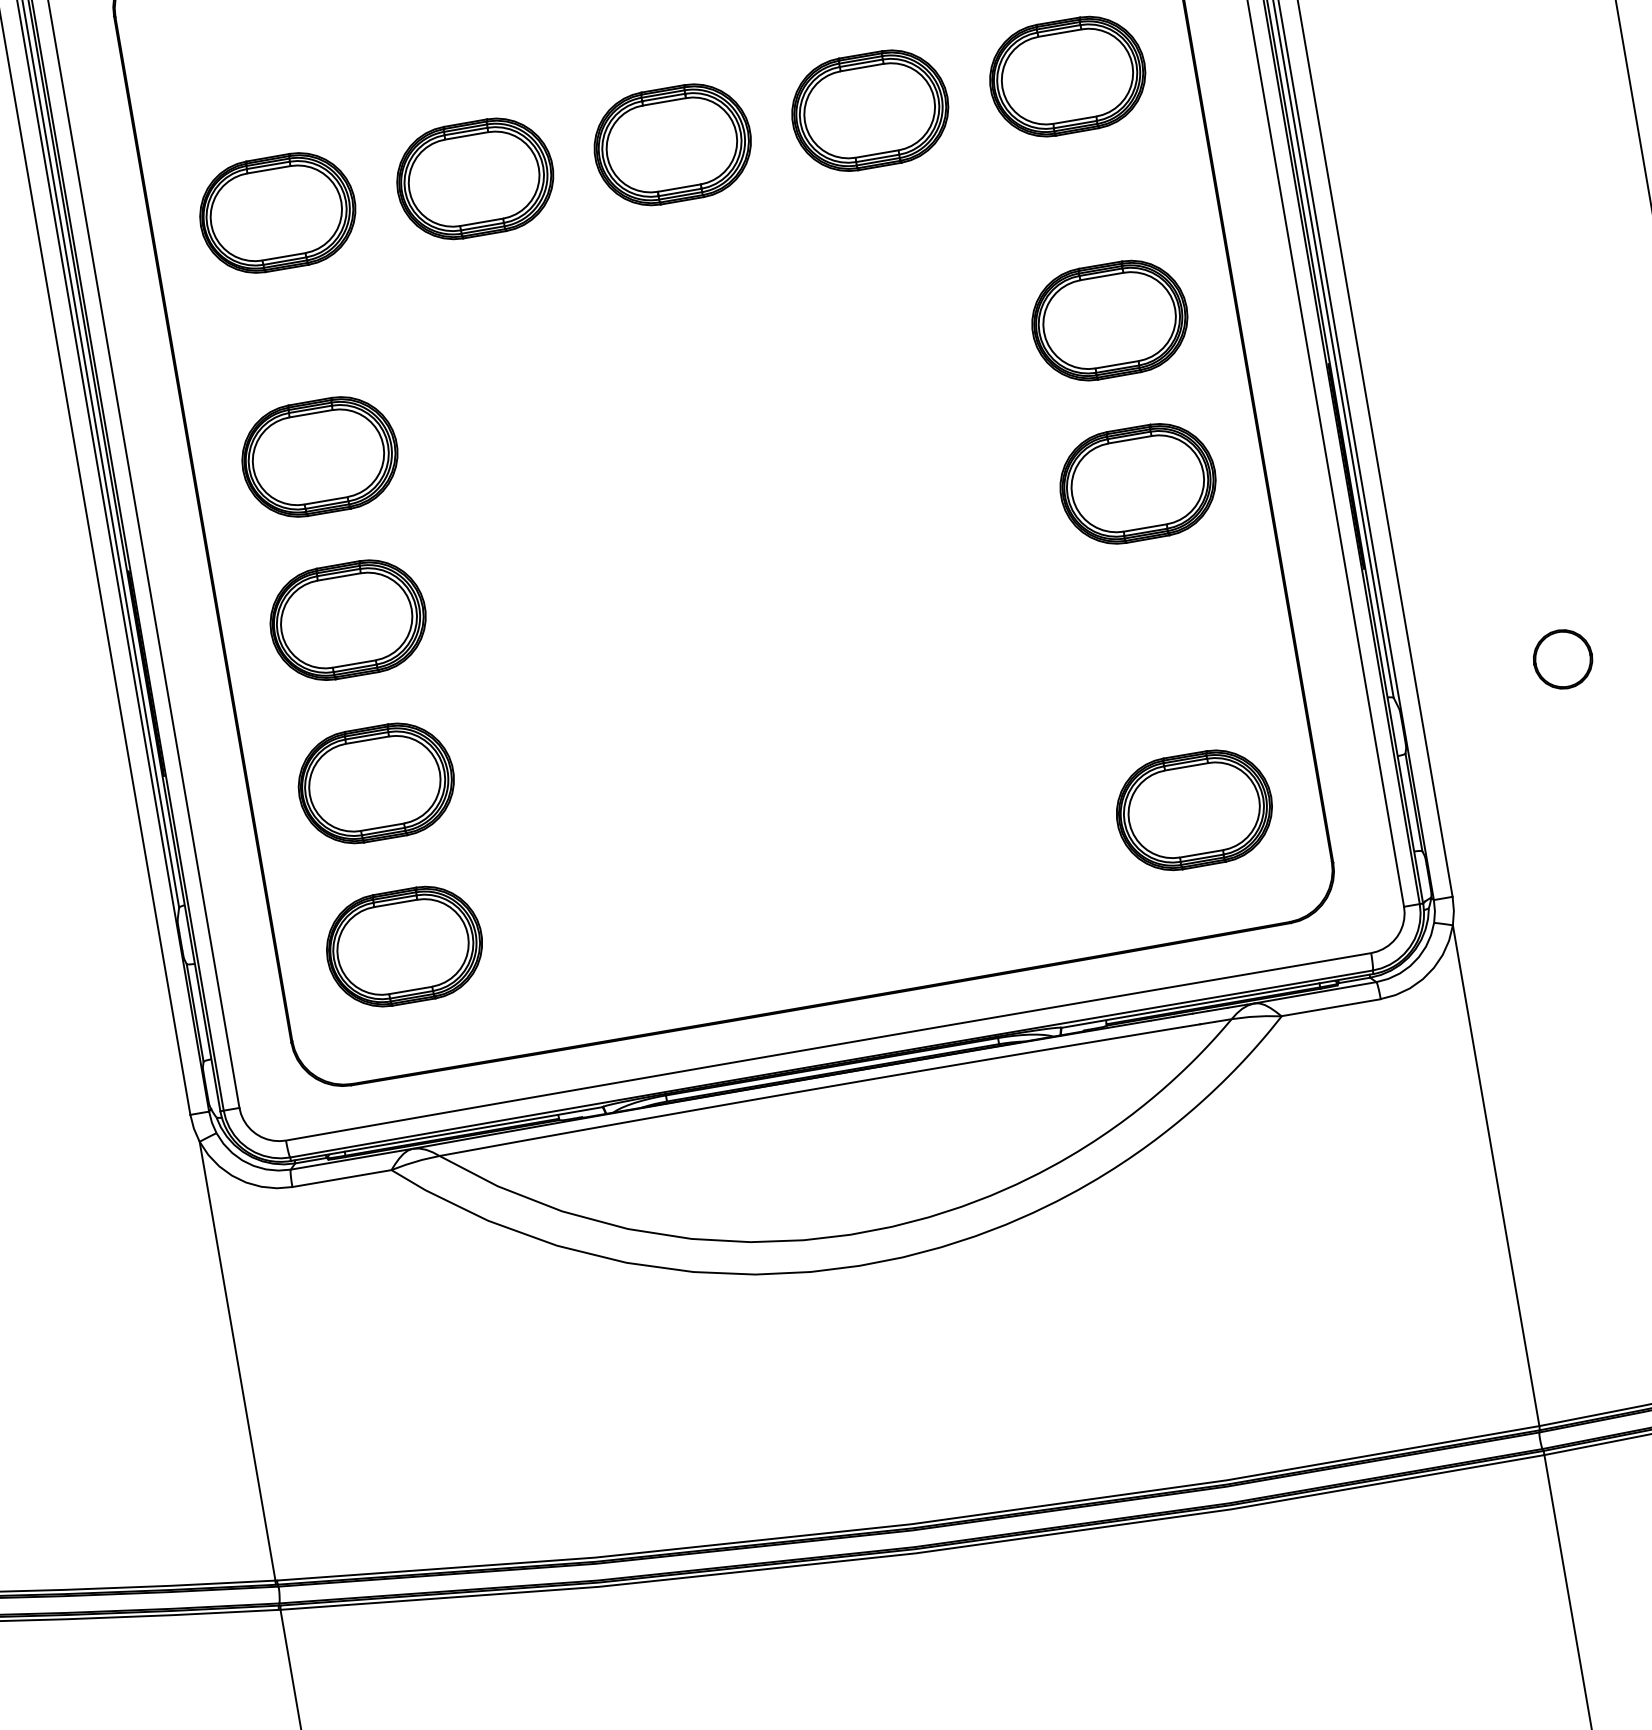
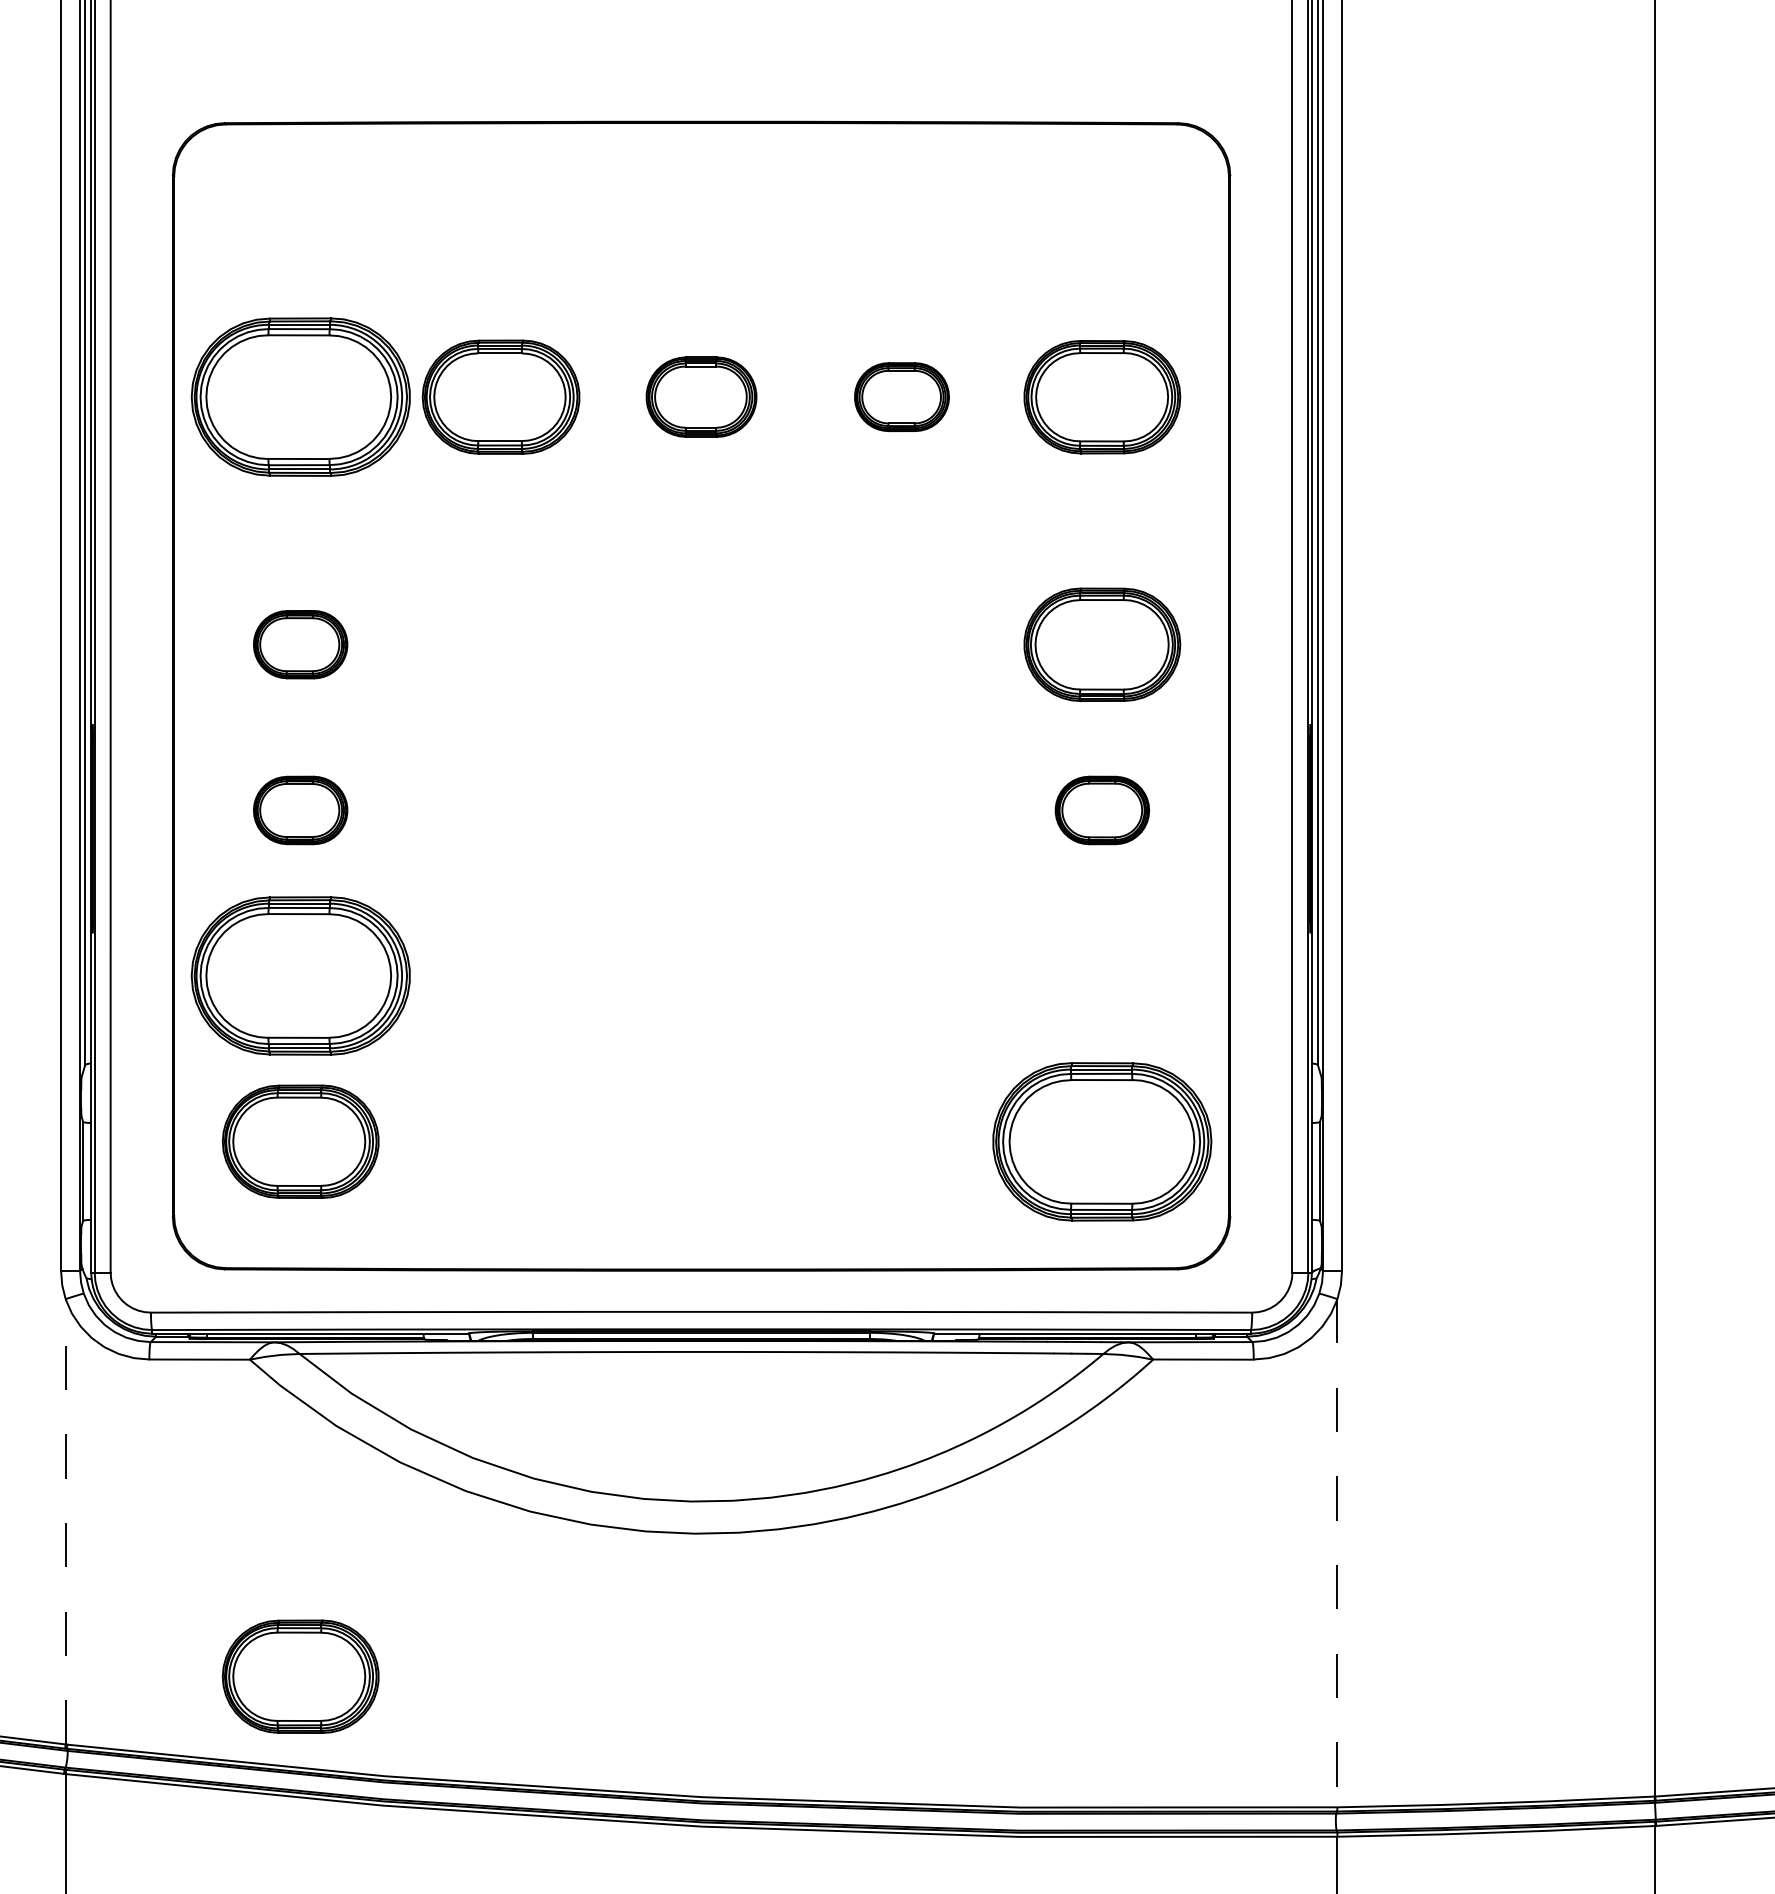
part: (869, 110) -> (901, 396), size x0.6
part: (672, 144) -> (701, 396), size x0.7
part: (277, 213) -> (300, 397), size x1.4
part: (319, 456) -> (300, 644), size x0.6
part: (1138, 483) -> (1102, 810), size x0.6
part: (347, 620) -> (300, 810), size x0.6
part: (1563, 659) -> (1491, 1055), removed
part: (376, 783) -> (300, 976), size x1.4
part: (1194, 809) -> (1102, 1141), size x1.4
line: (1496, 1175) -> (1337, 1553), solid -> dashed
line: (237, 1360) -> (65, 1521), solid -> dashed
part: (495, 1473) -> (300, 1676), added

